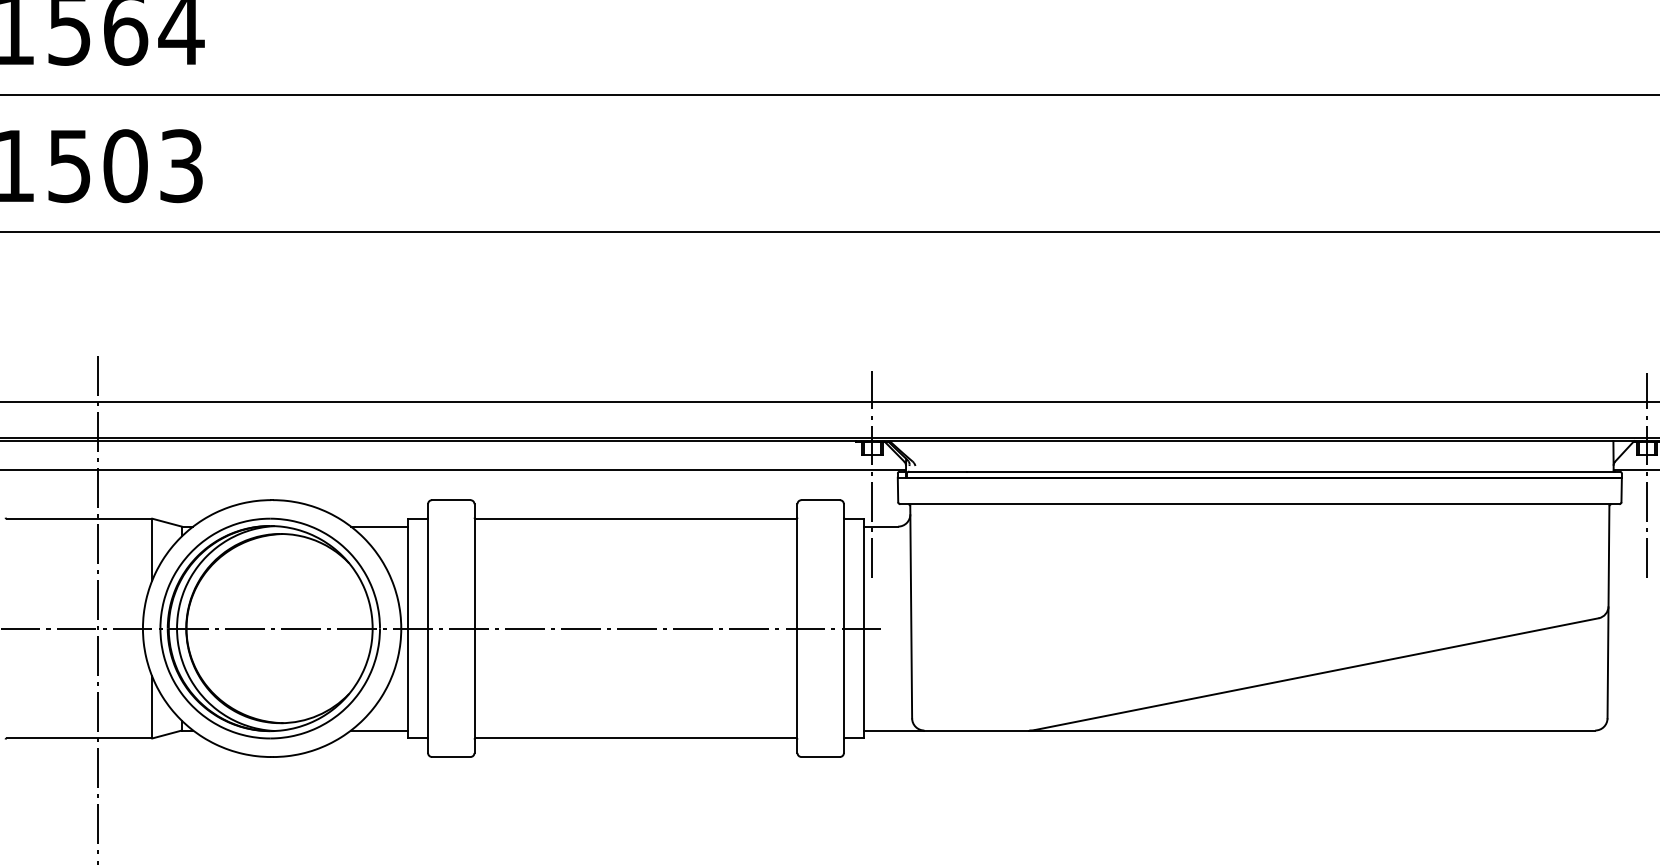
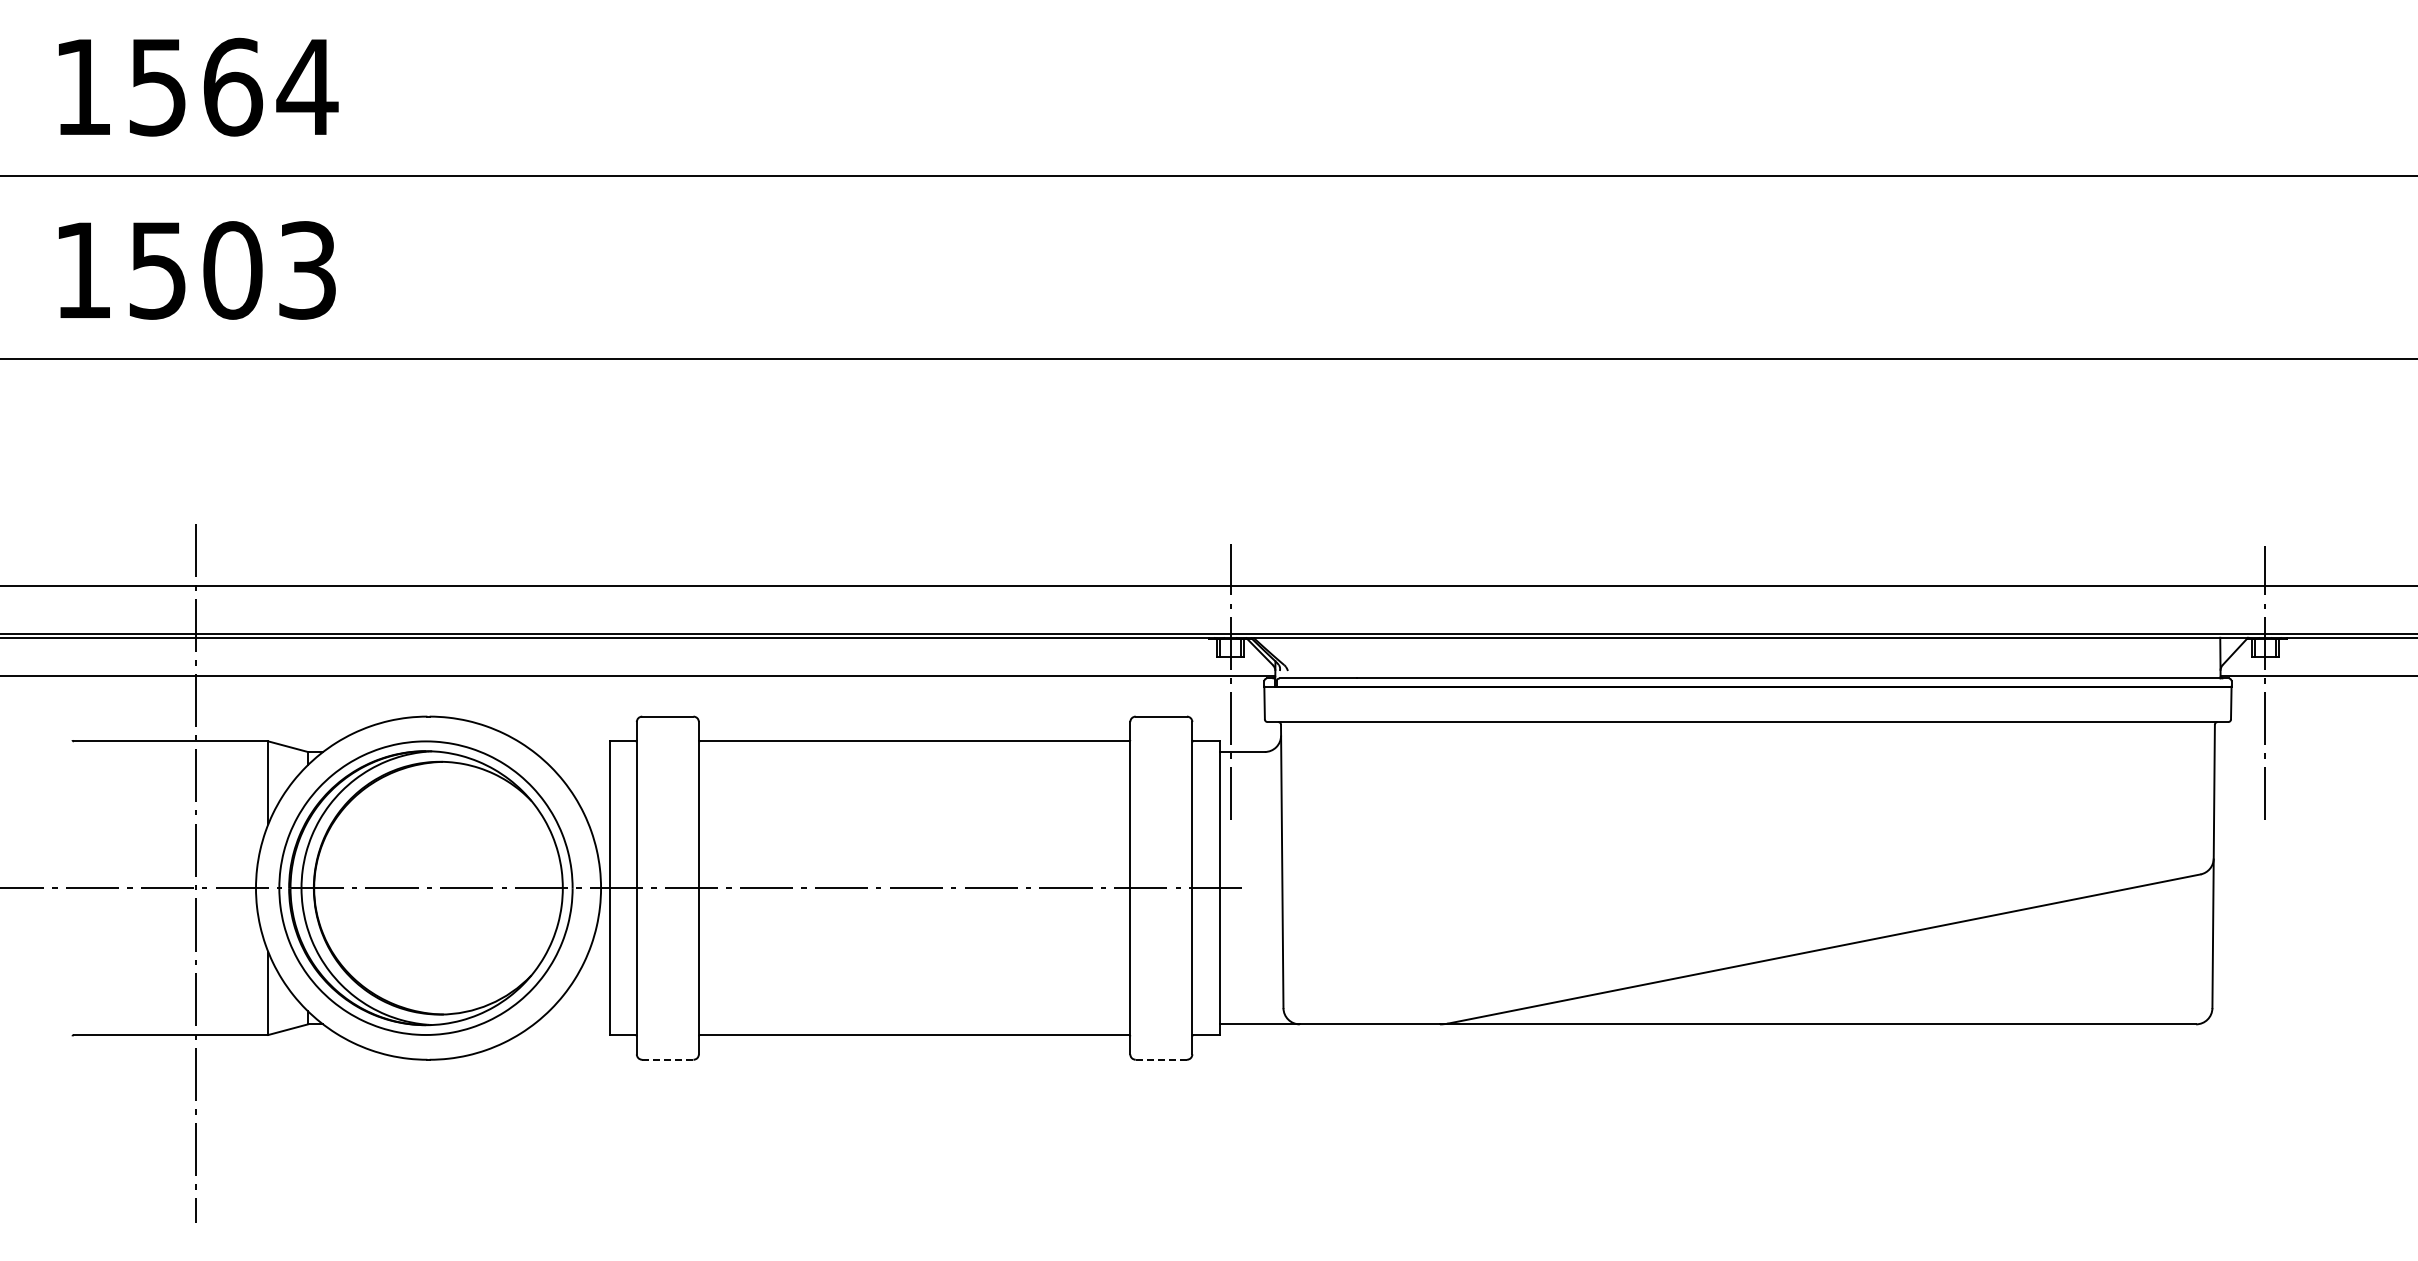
line: (379, 527) -> (571, 752), removed
line: (379, 730) -> (571, 1024), removed
line: (451, 756) -> (667, 1059), solid -> dashed
line: (820, 756) -> (1161, 1059), solid -> dashed

